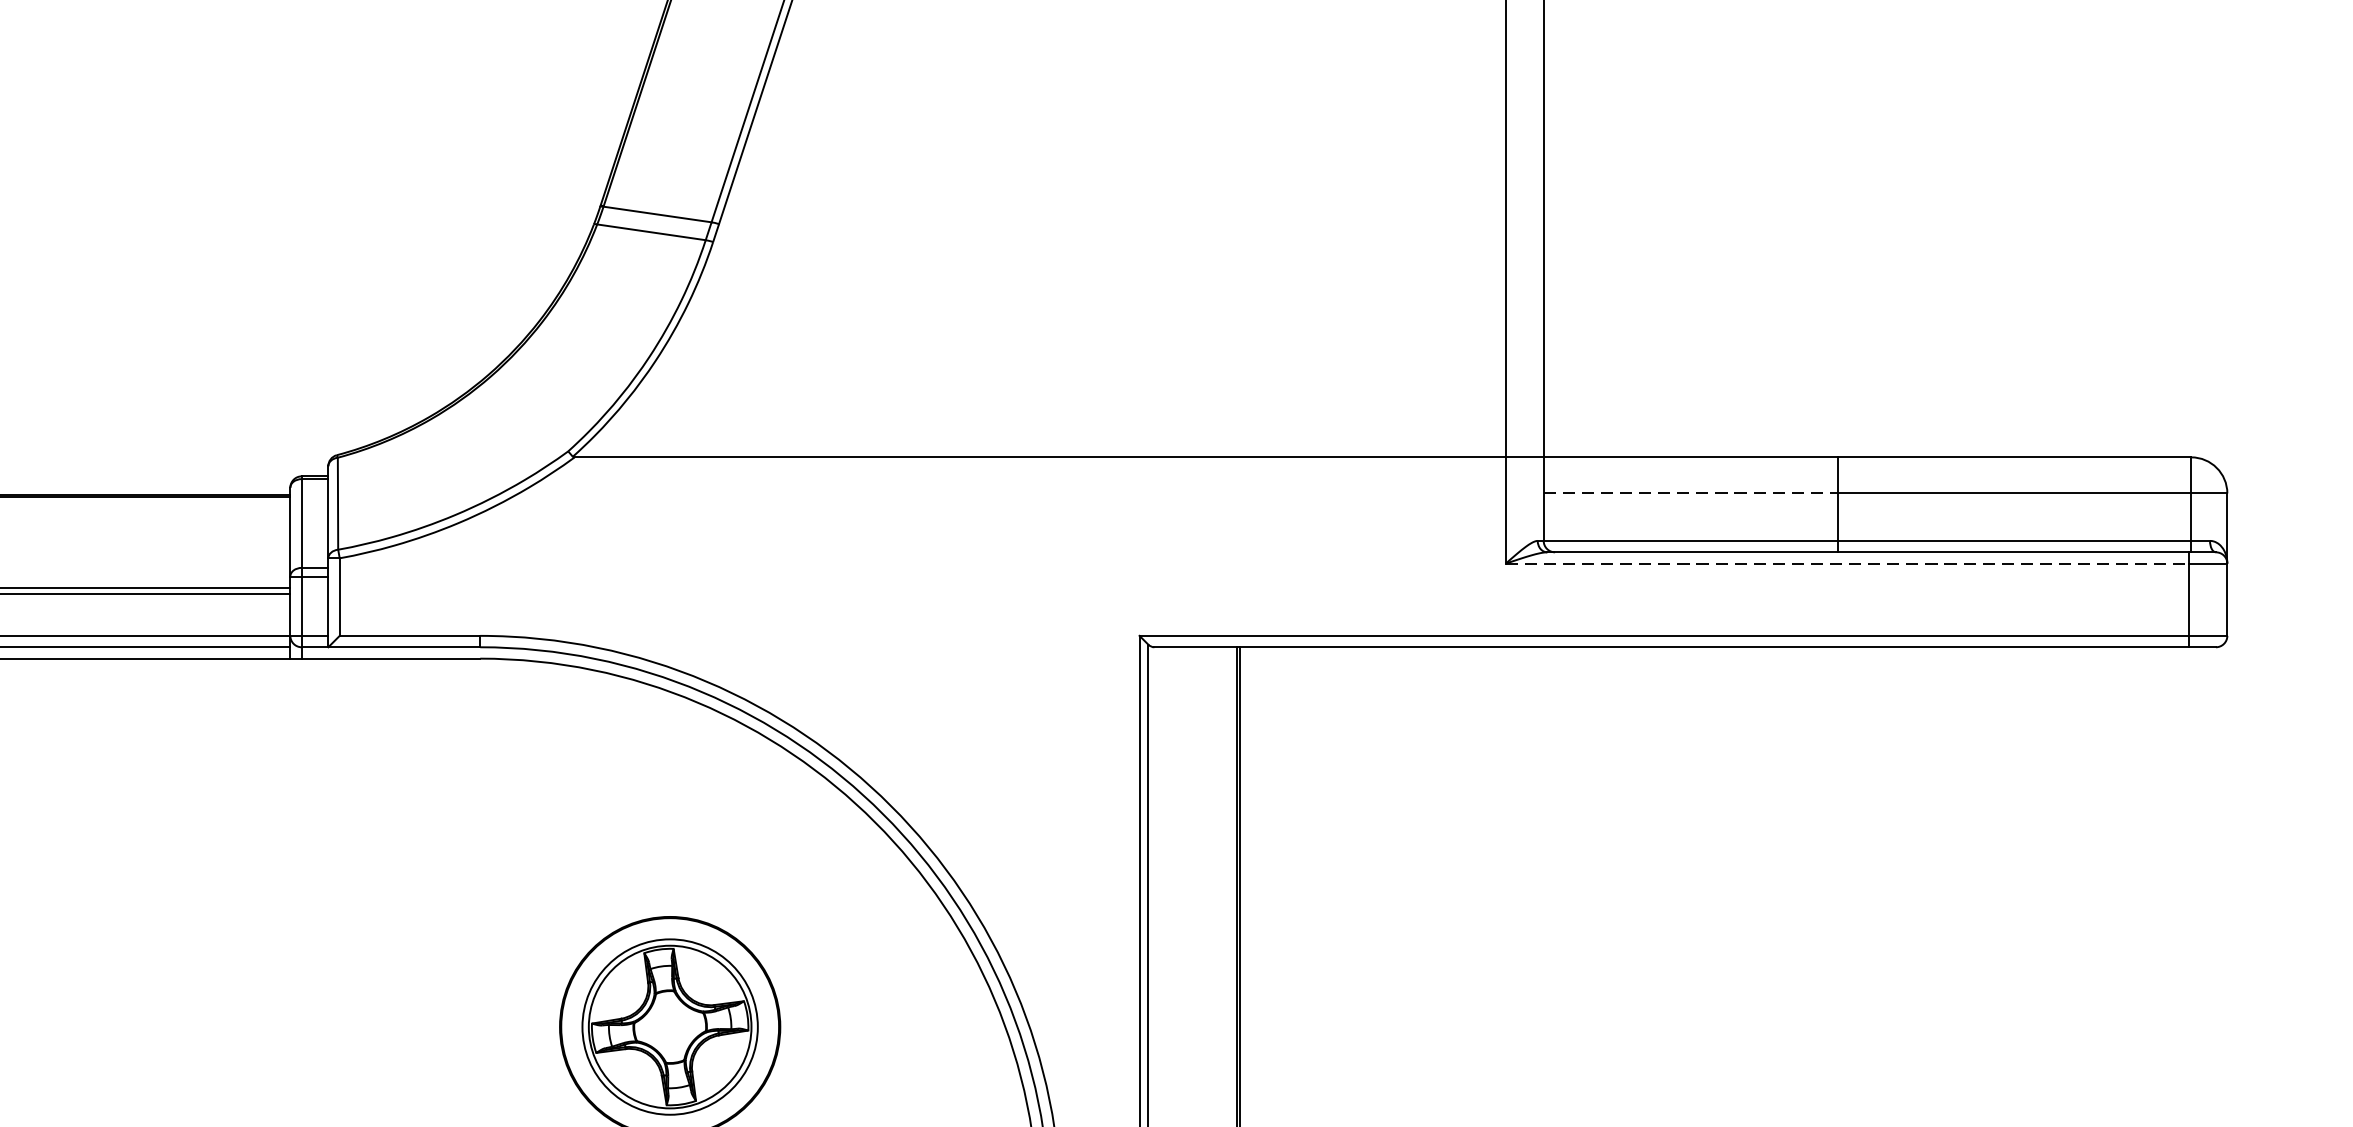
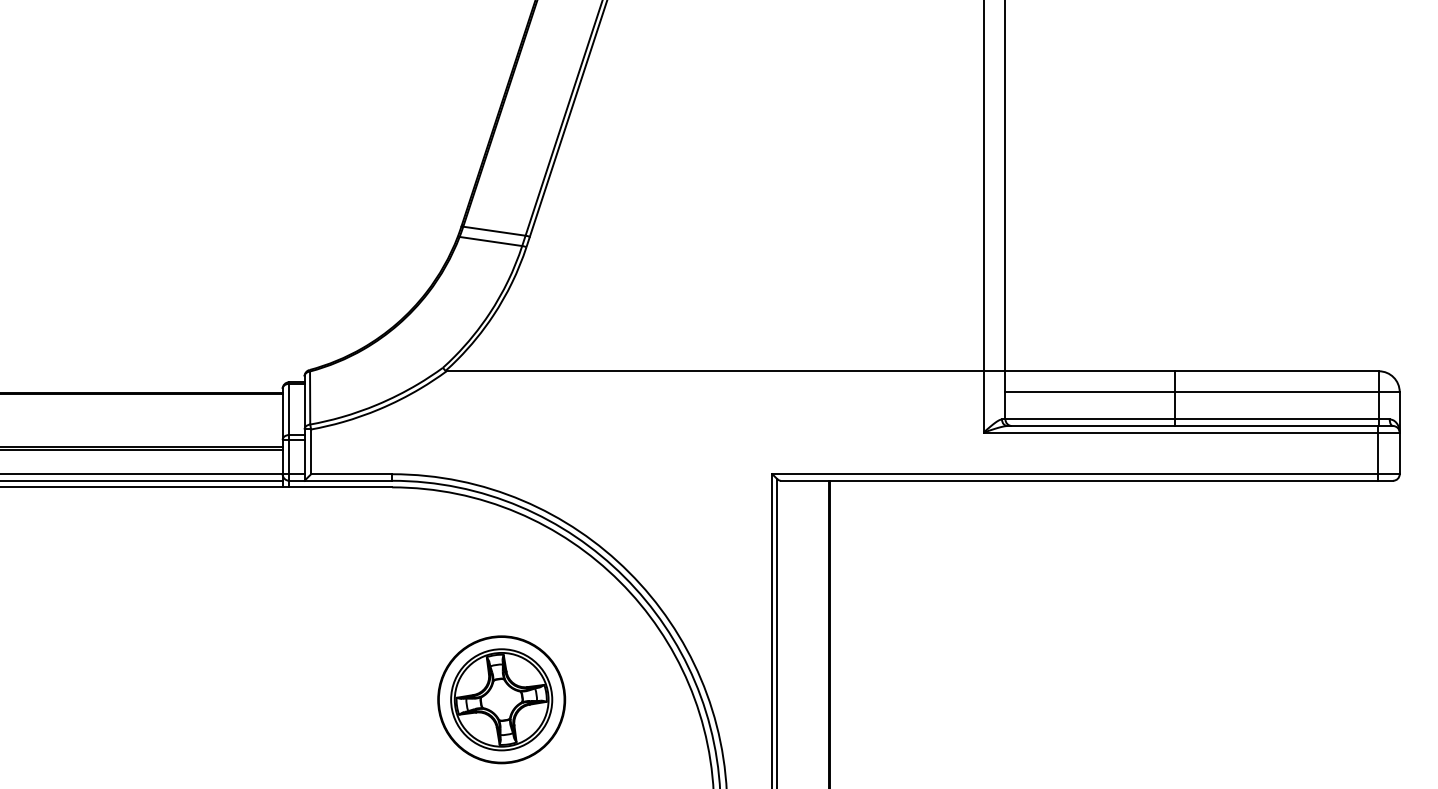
line: (1691, 494) -> (1090, 392), dashed -> solid
line: (1848, 563) -> (1181, 432), dashed -> solid

